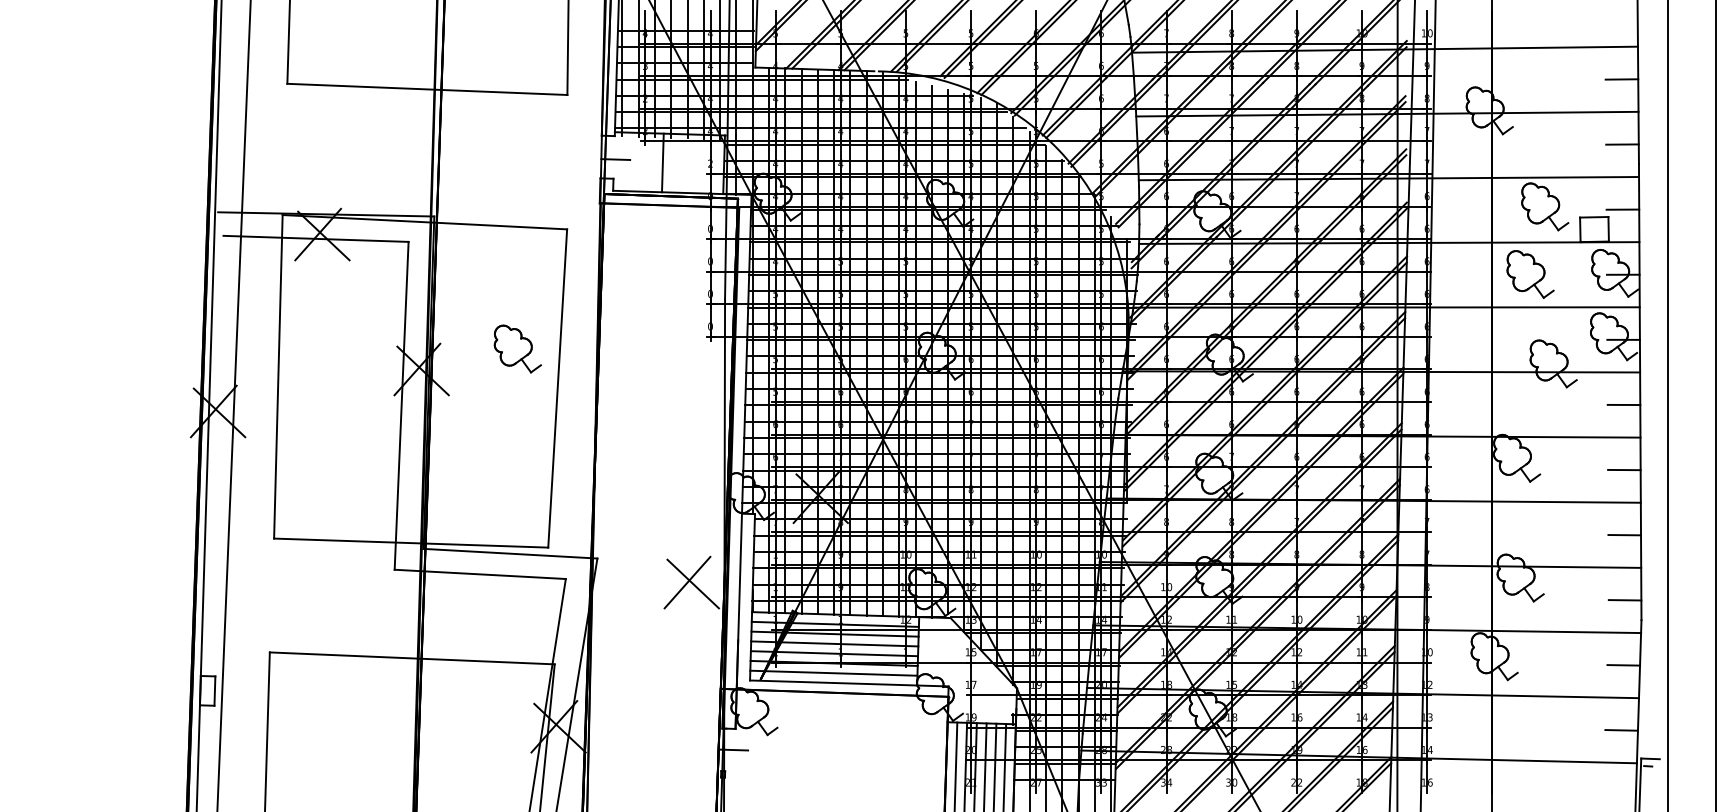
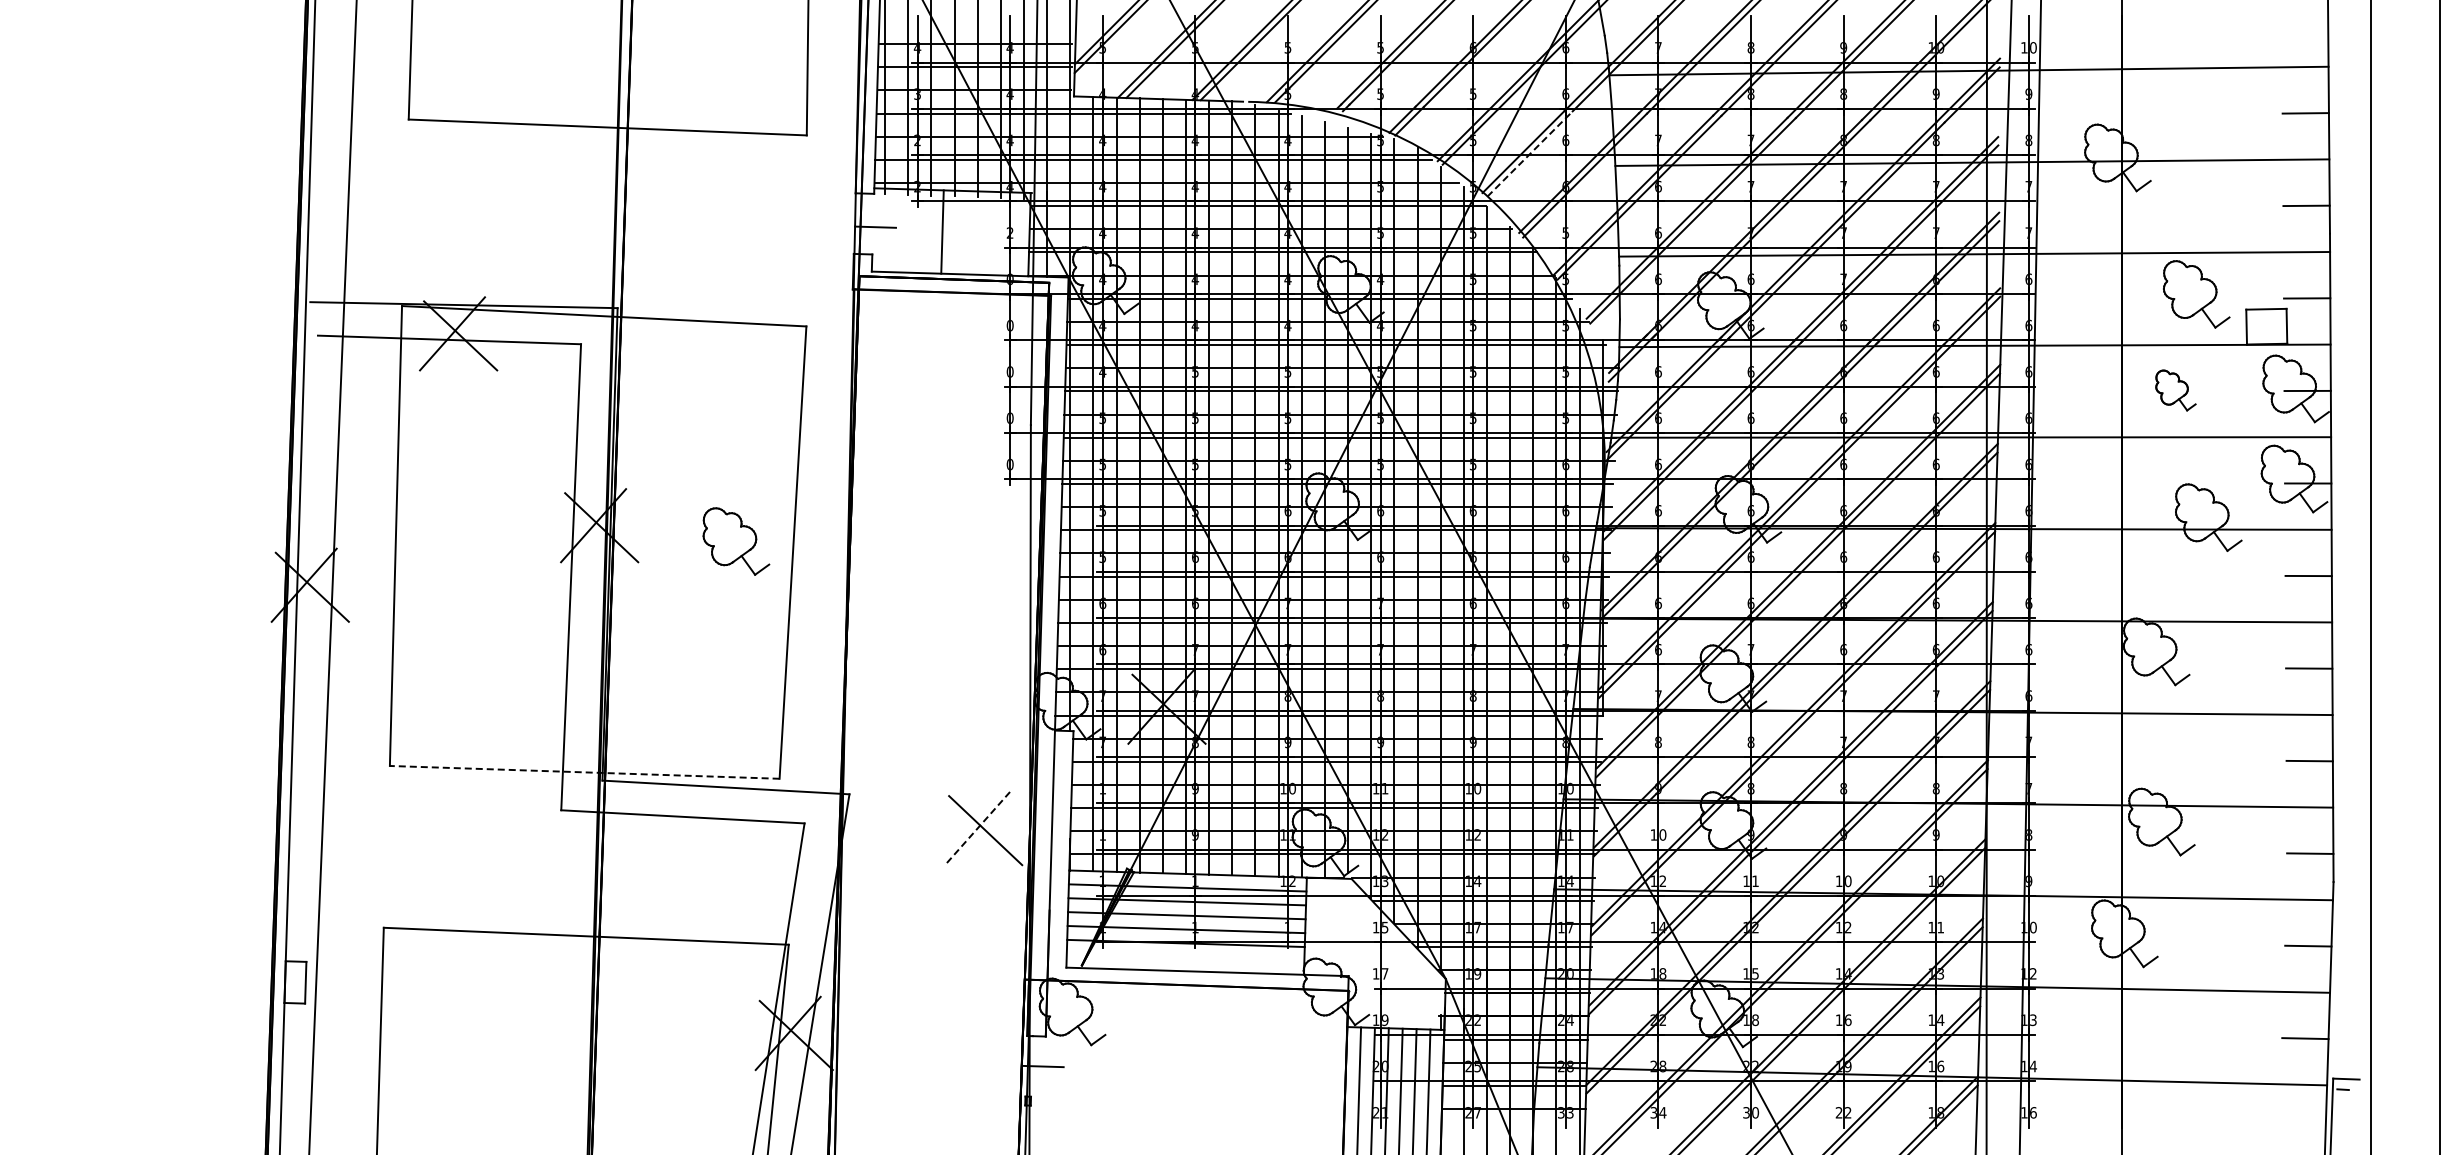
line: (1076, 107) -> (1530, 153), solid -> dashed
part: (1530, 274) -> (2175, 390), size x0.6
part: (517, 349) -> (736, 541), moved
line: (411, 543) -> (584, 772), solid -> dashed
line: (687, 582) -> (977, 828), solid -> dashed
line: (833, 672) -> (1185, 956), removed

